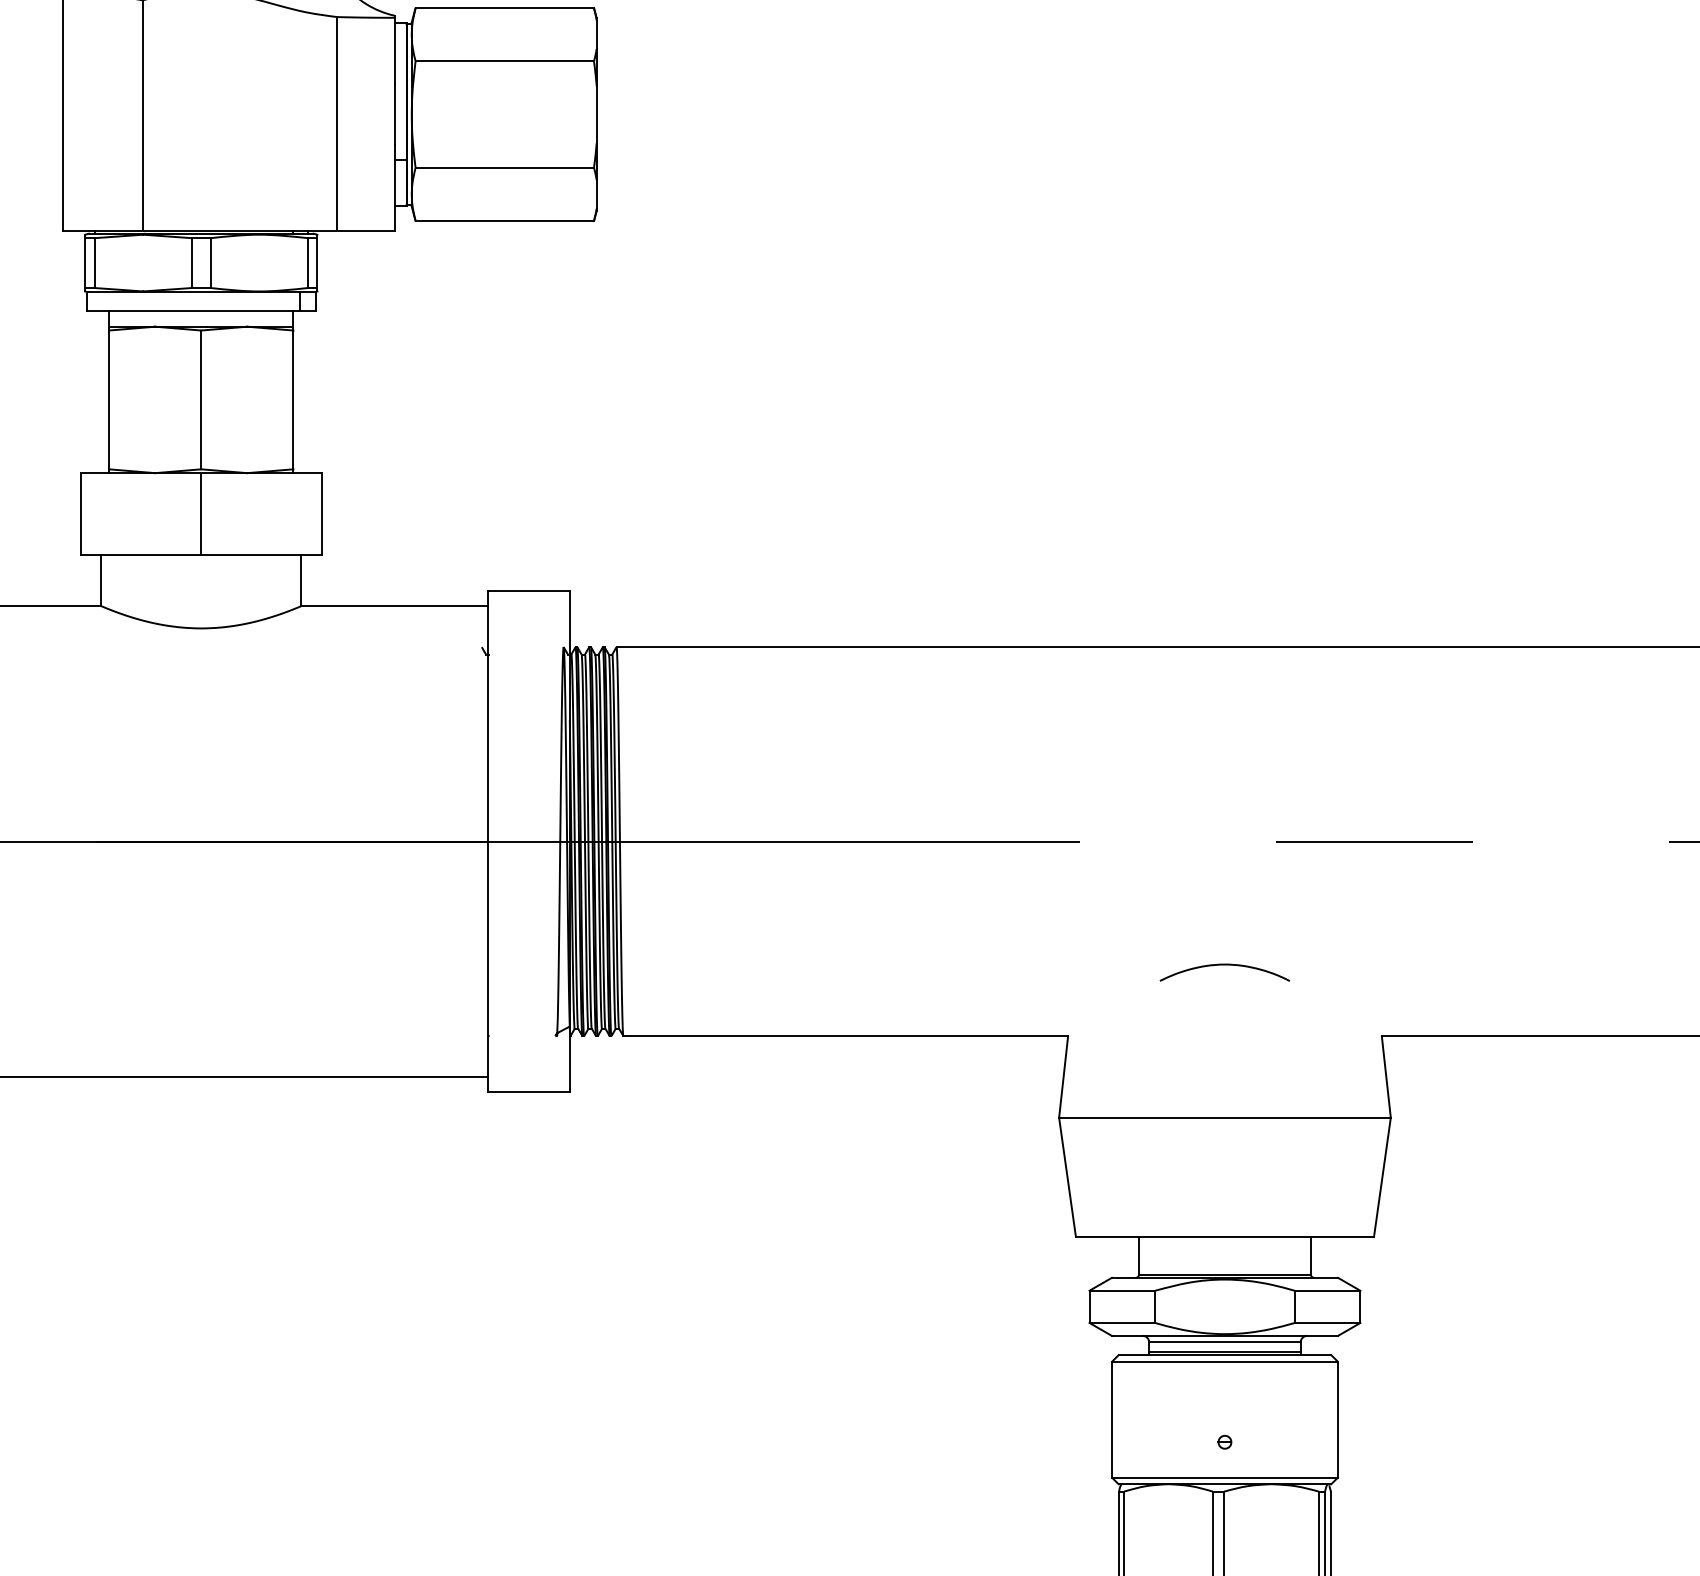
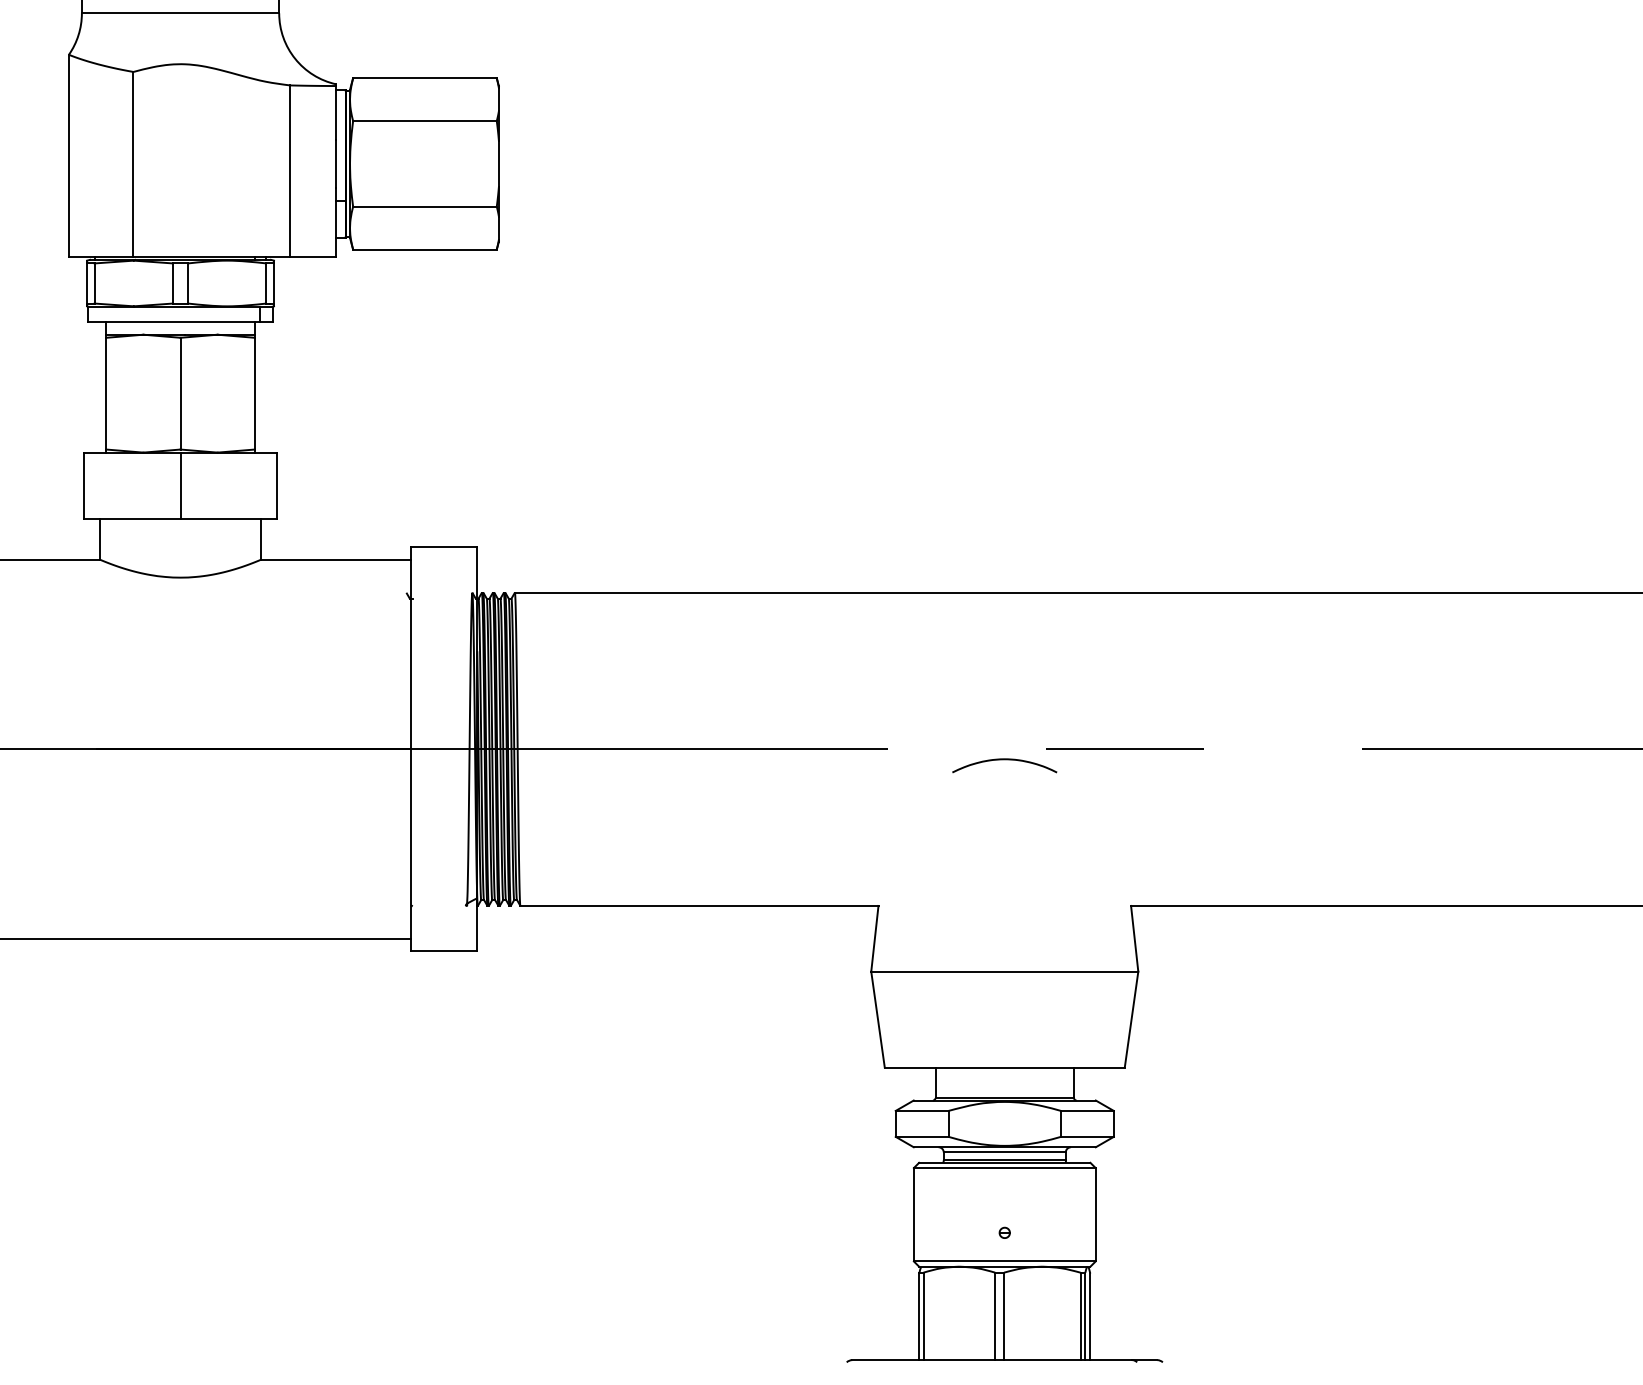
curve: (1224, 966) -> (1004, 760), moved

